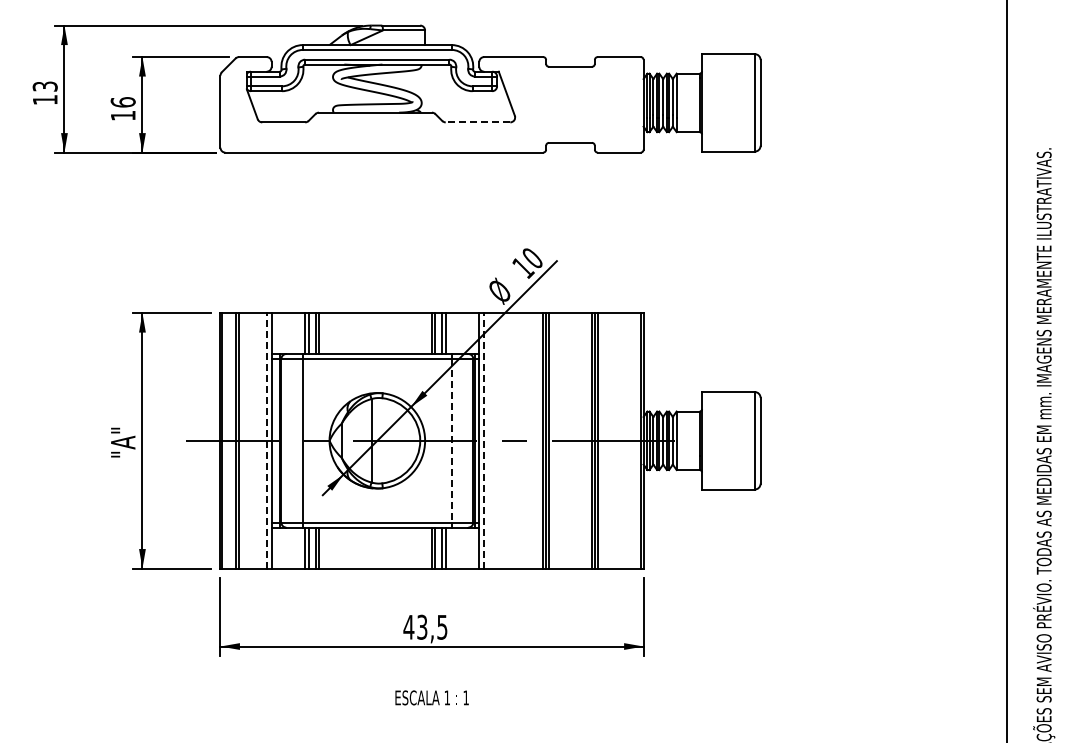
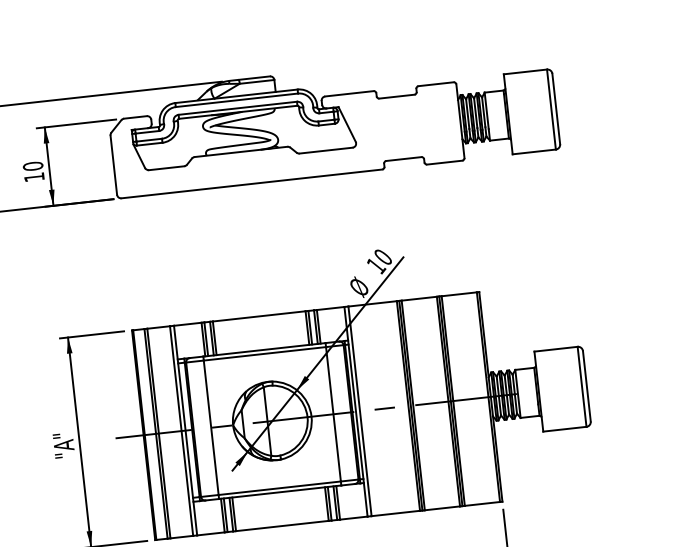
text: (122, 102) -> (32, 166), 16 -> 10
line: (477, 122) -> (325, 150), dashed -> solid
line: (266, 440) -> (181, 430), dashed -> solid
line: (451, 440) -> (333, 414), dashed -> solid
line: (484, 440) -> (360, 411), dashed -> solid

